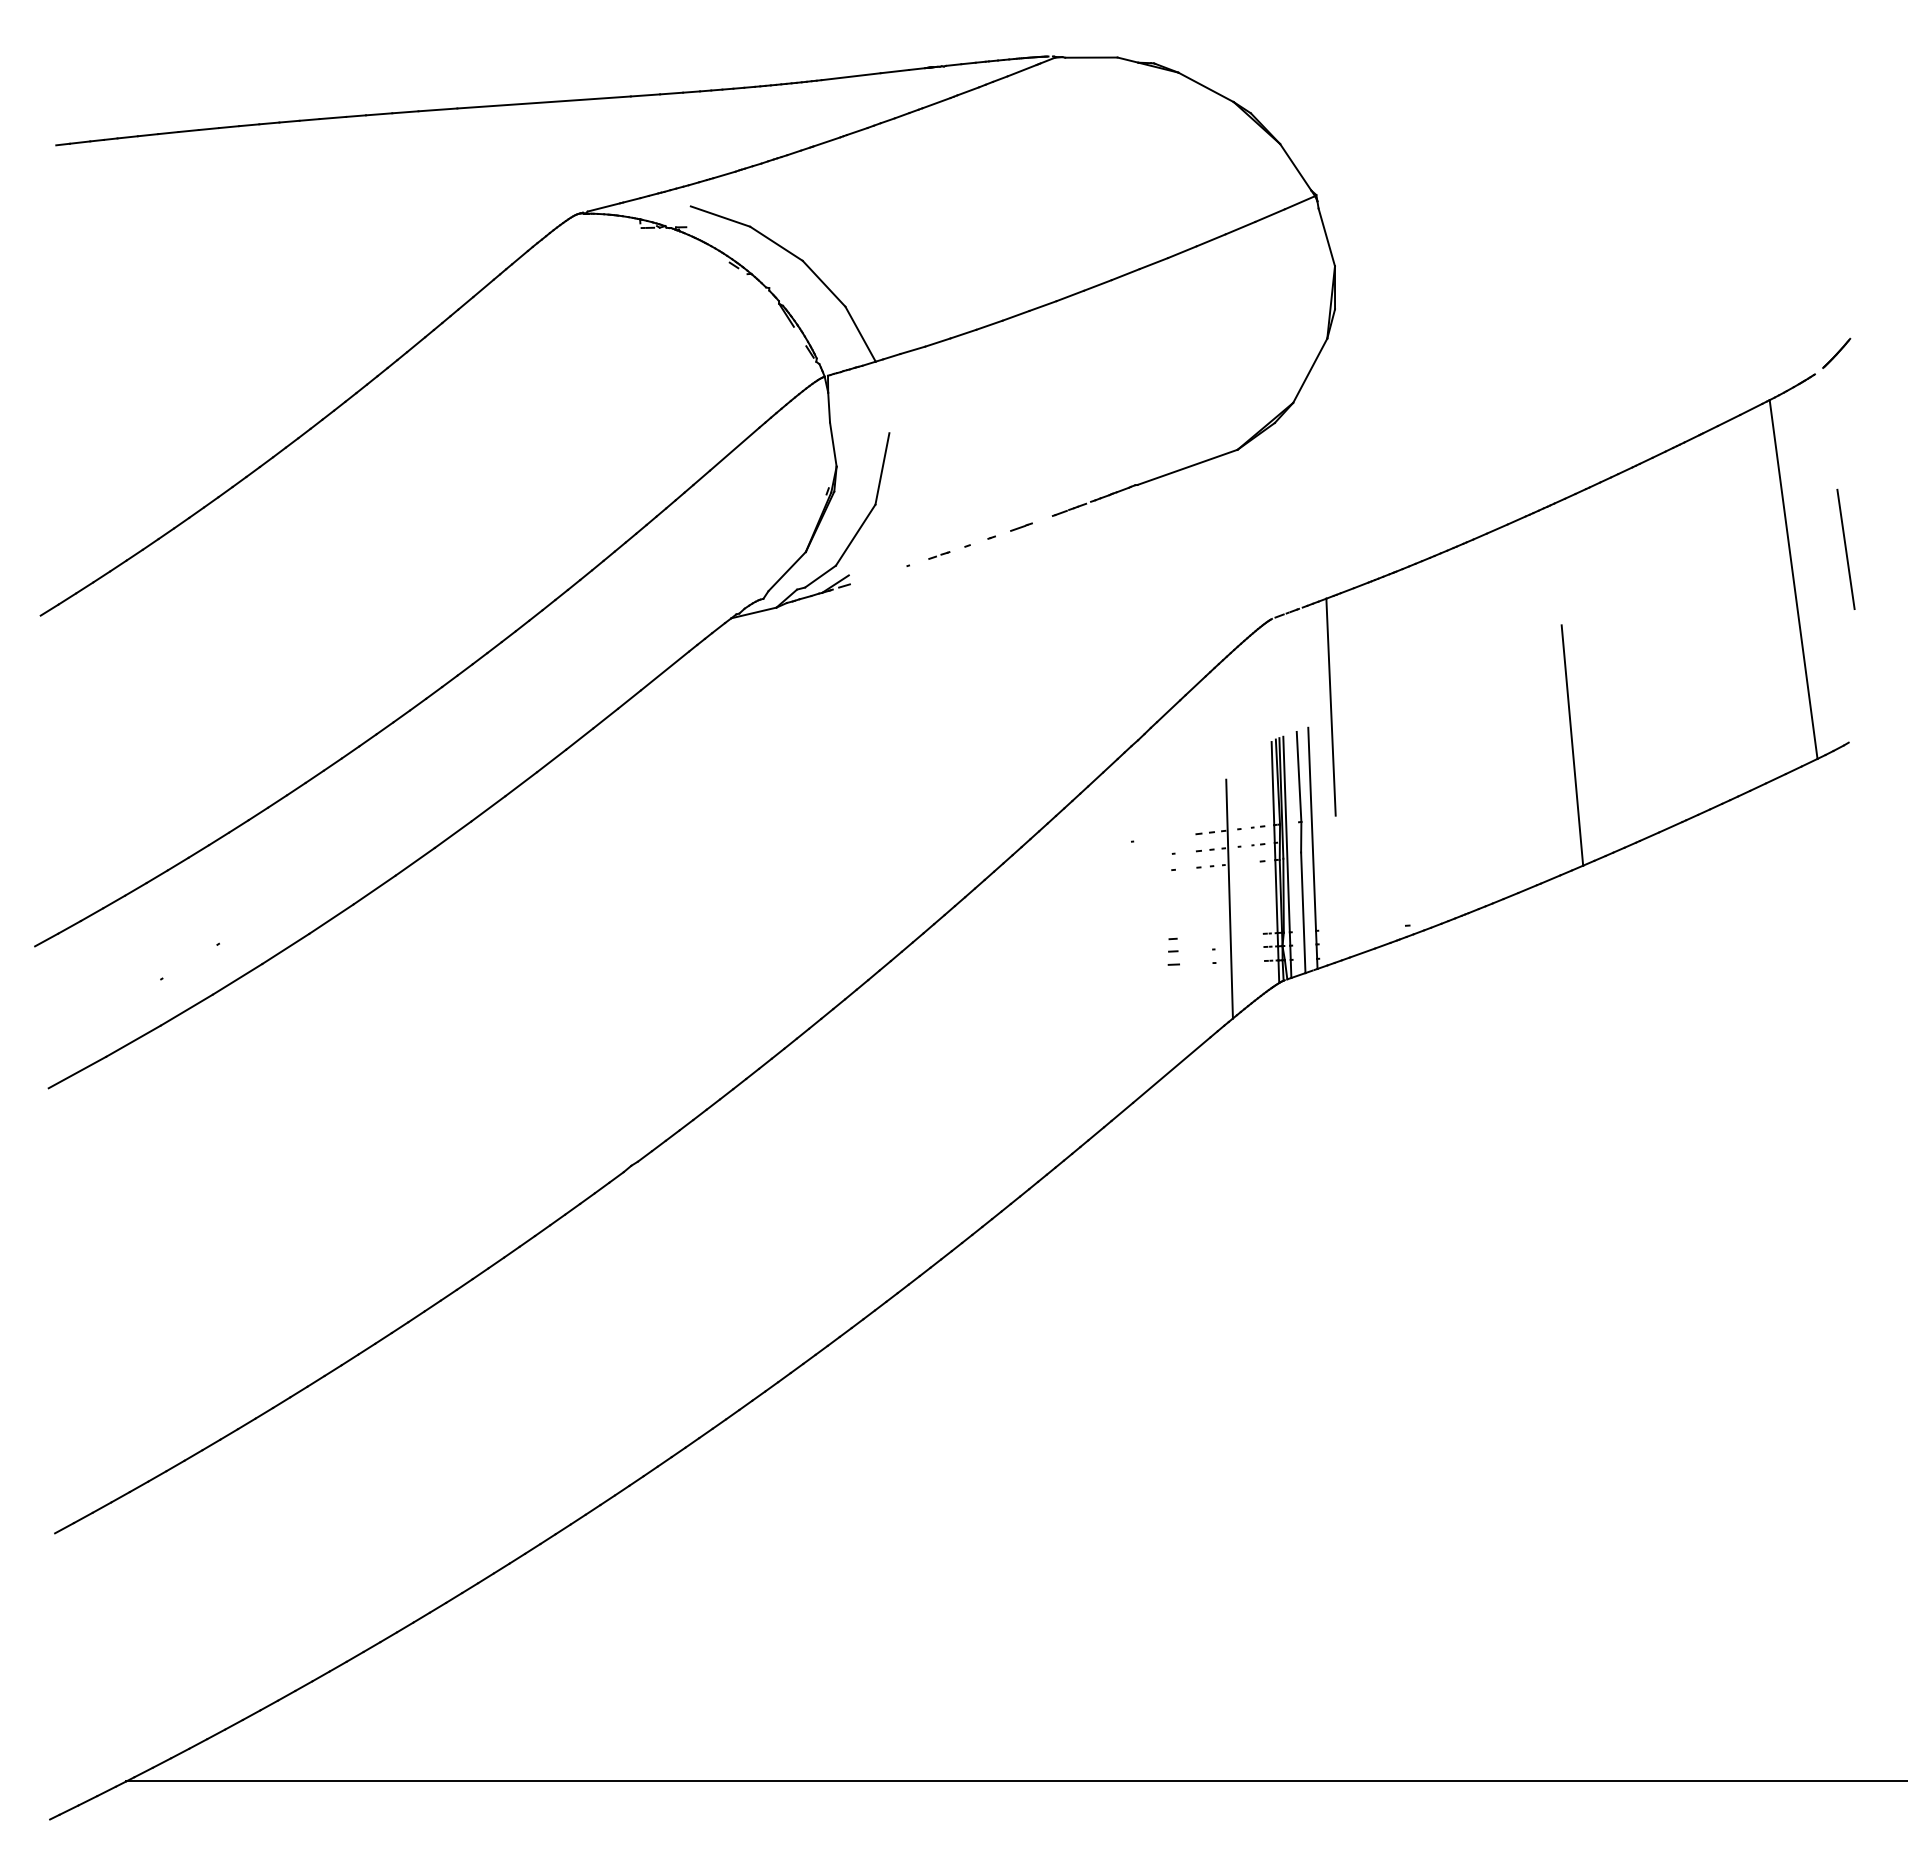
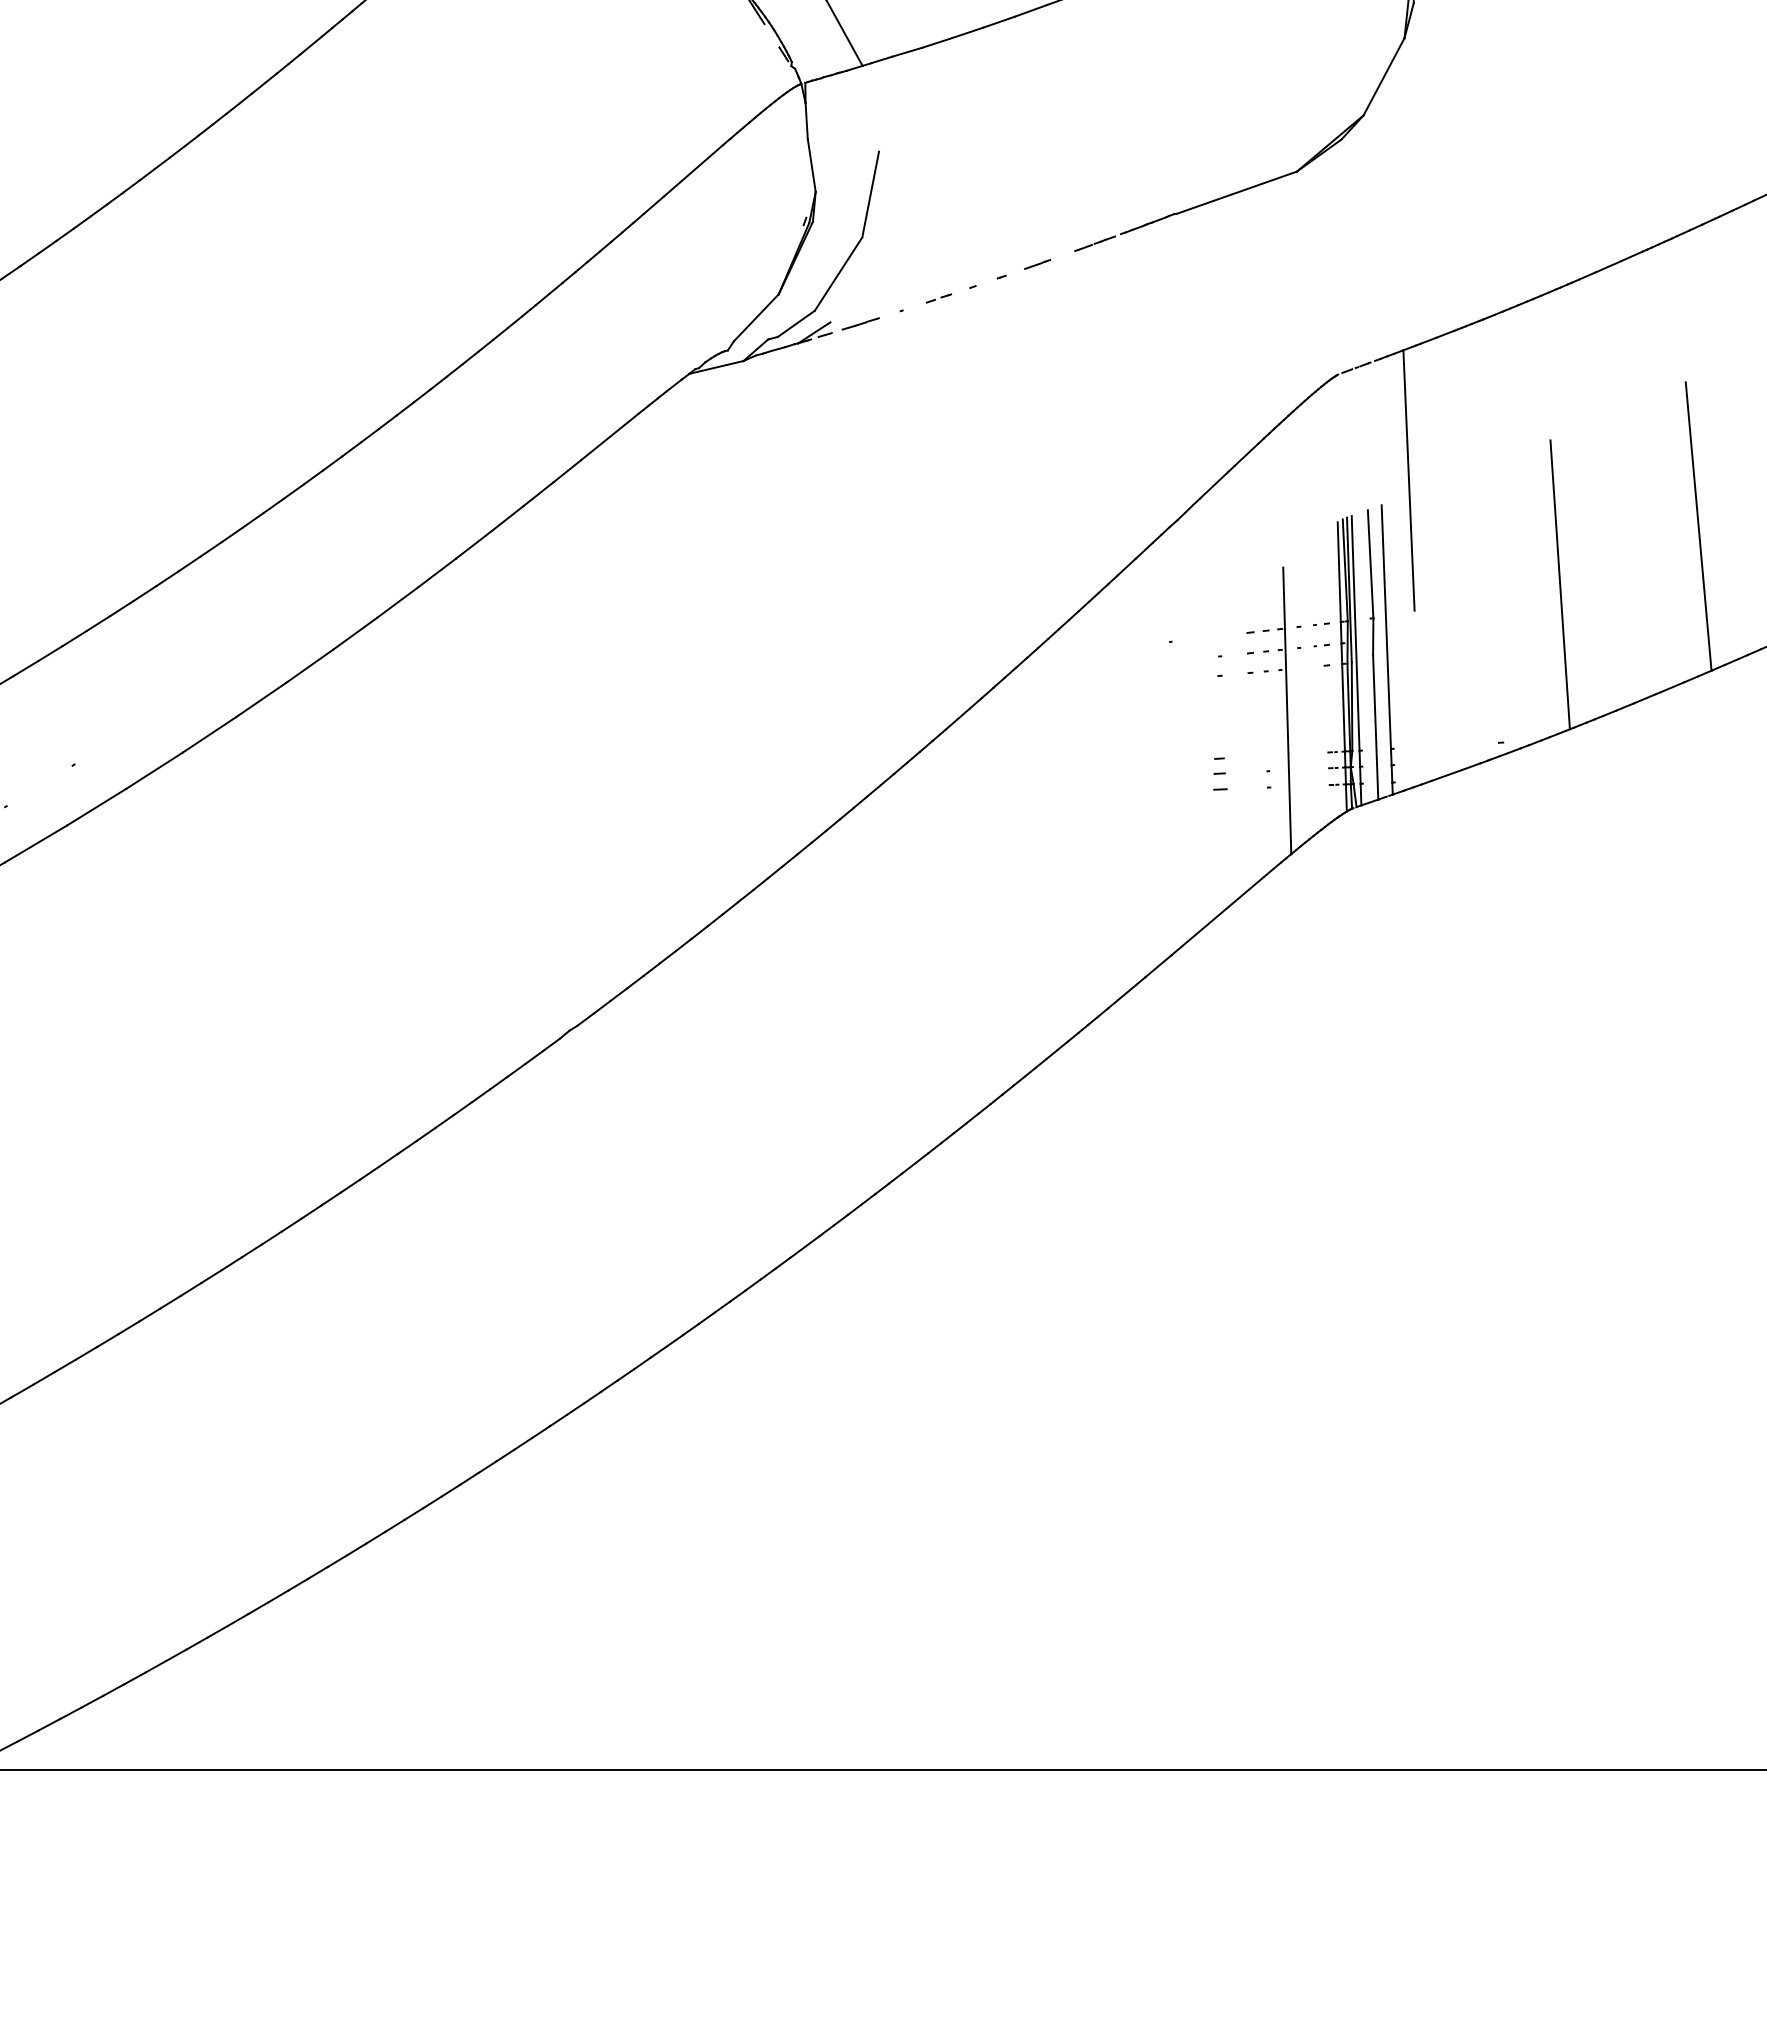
line: (874, 576) -> (861, 323), added
line: (1456, 793) -> (1559, 584), added

